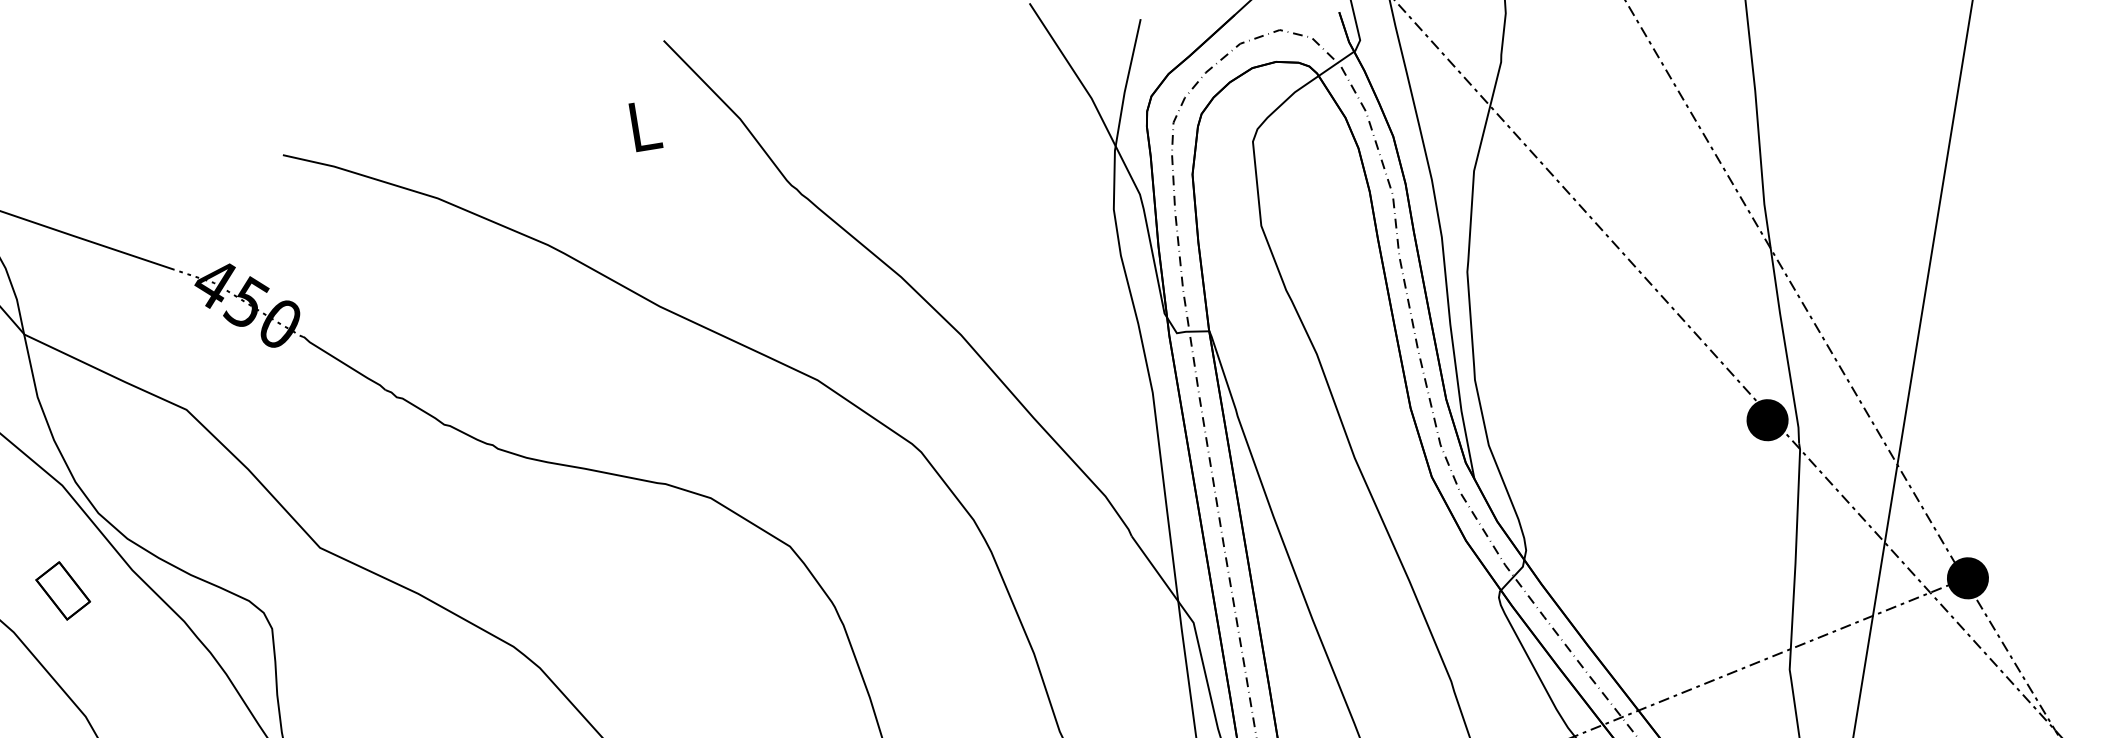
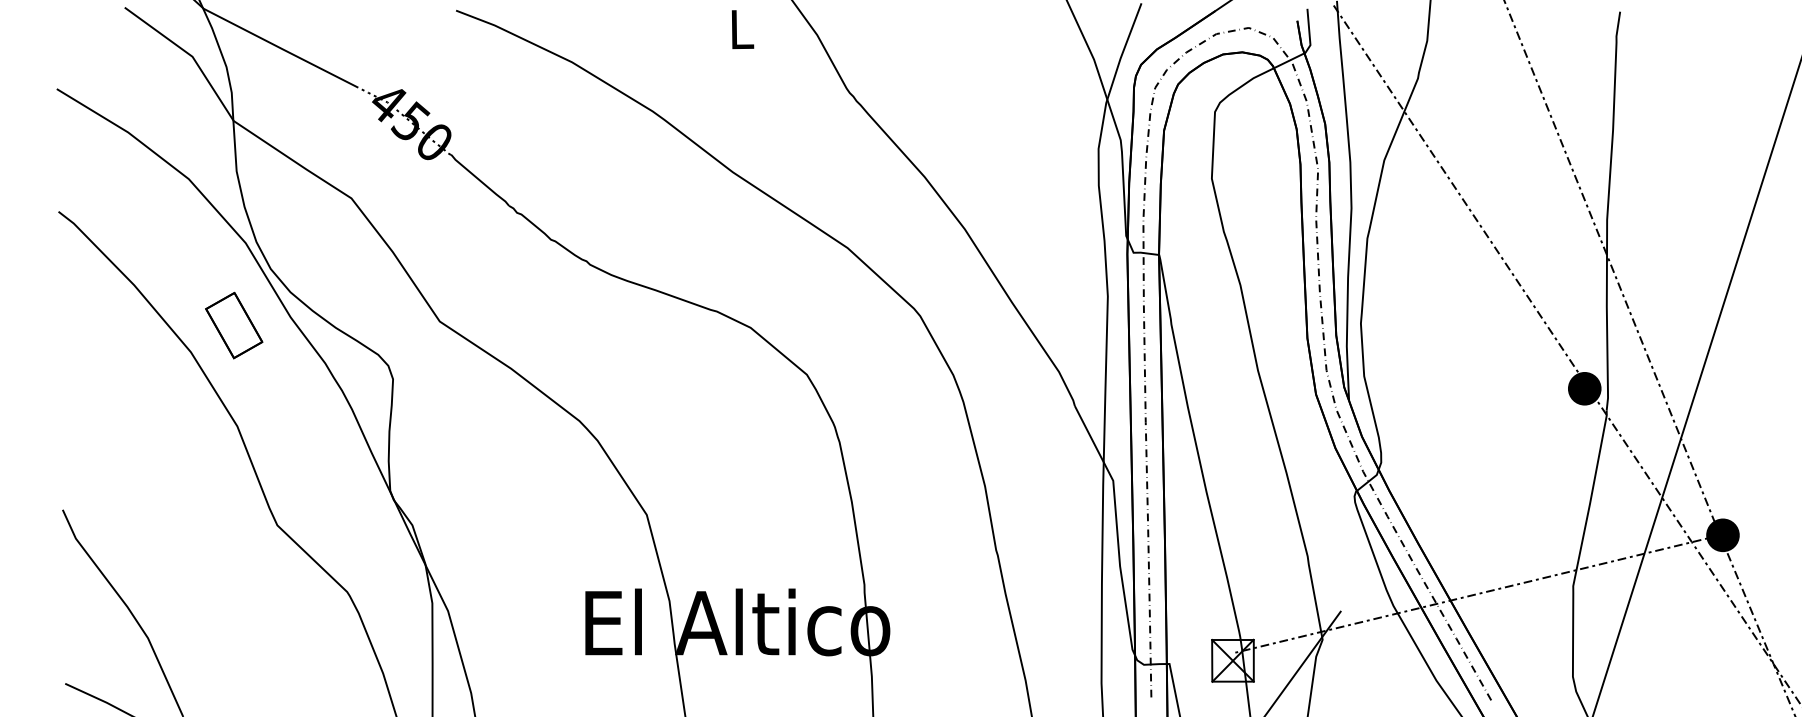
part: (63, 590) -> (234, 325), size x1.43

